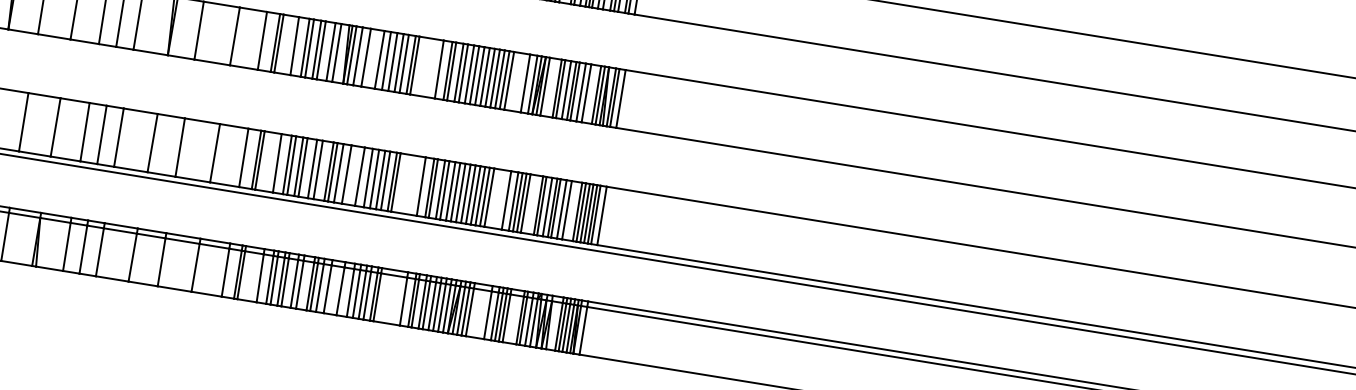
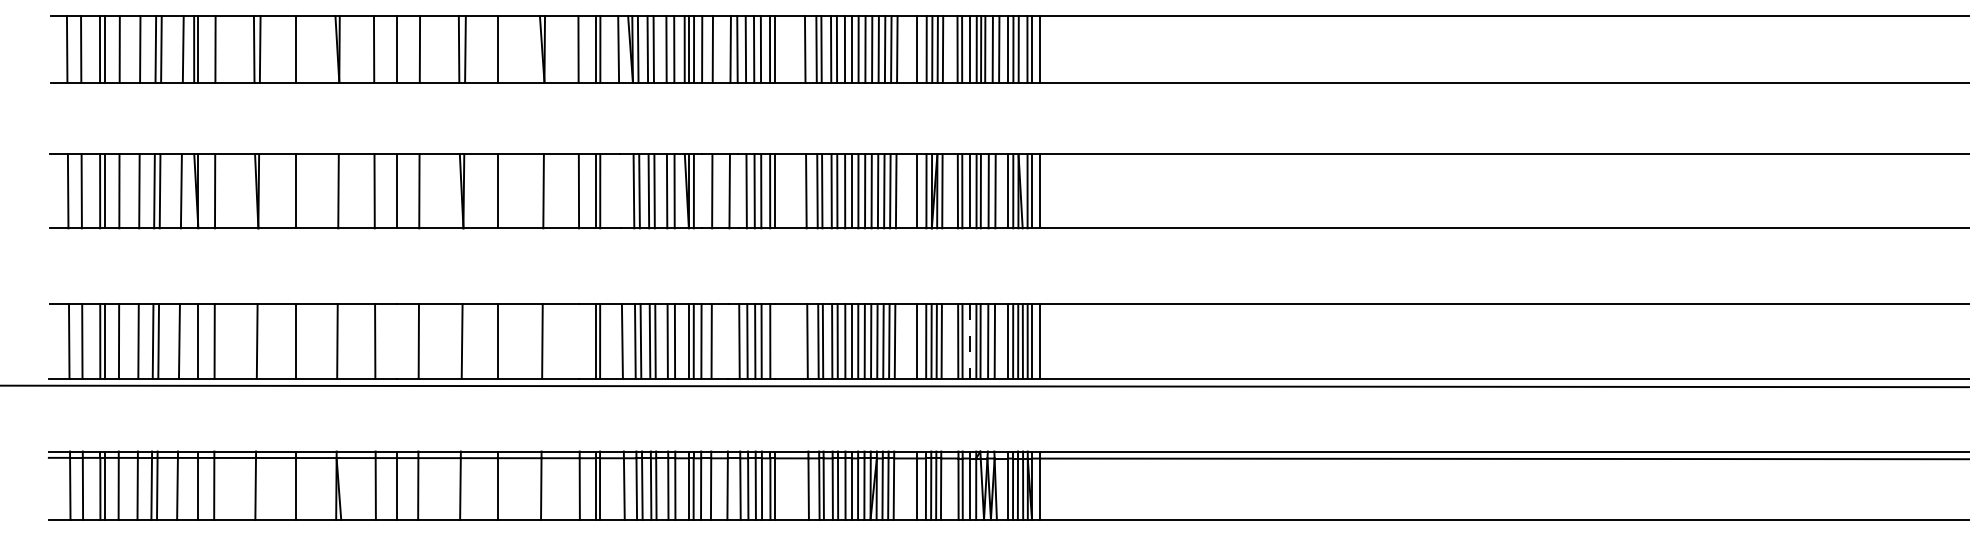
line: (294, 45) -> (619, 190), removed
line: (357, 55) -> (701, 190), removed
line: (386, 60) -> (738, 190), removed
line: (102, 134) -> (397, 341), removed
line: (243, 157) -> (579, 341), removed
line: (359, 176) -> (728, 341), removed
line: (395, 182) -> (774, 341), removed
line: (547, 207) -> (969, 341), solid -> dashed

